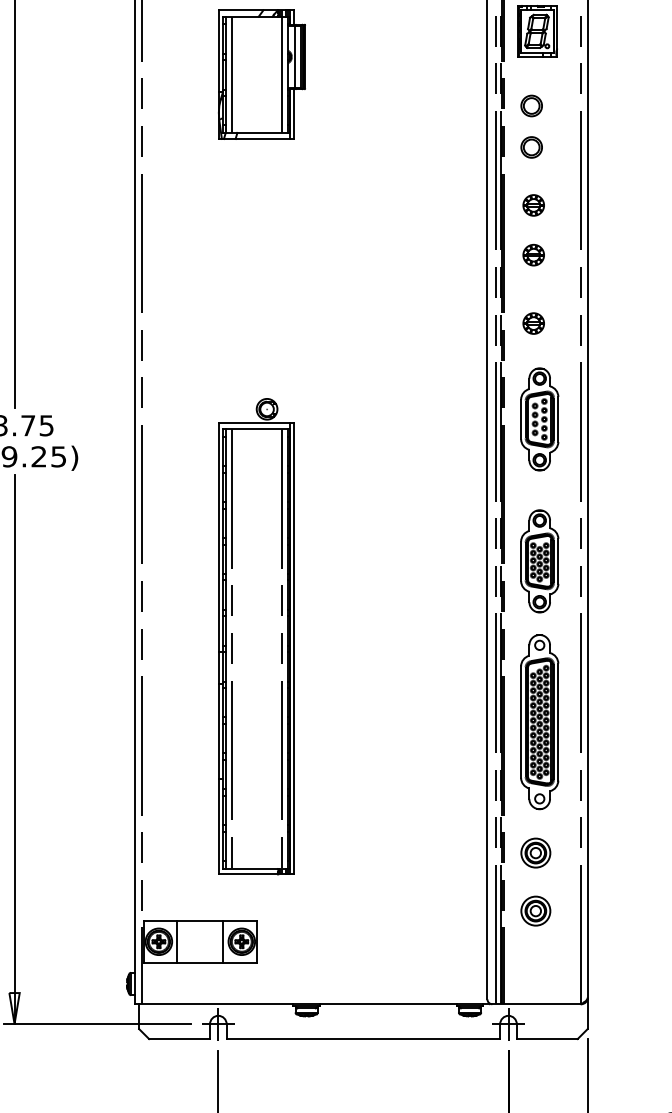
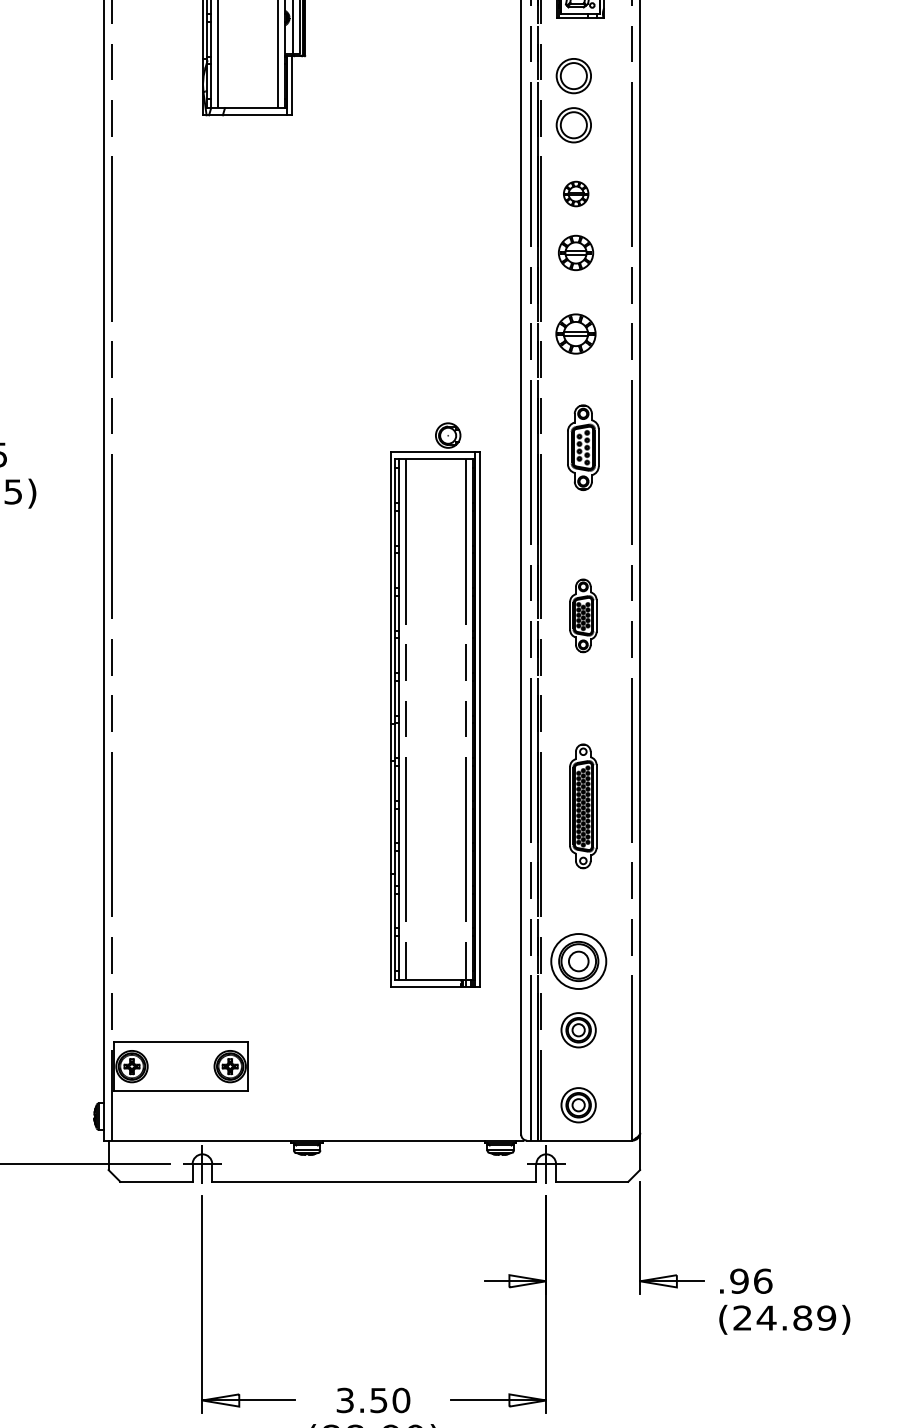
part: (531, 106) -> (573, 76), size x1.4
part: (531, 147) -> (573, 125), size x1.4
part: (534, 254) -> (576, 252), size x1.4
part: (534, 323) -> (576, 333), size x1.6
part: (539, 419) -> (583, 447), size x0.7
part: (539, 561) -> (583, 615), size x0.6
part: (256, 636) -> (435, 704), moved
part: (539, 722) -> (583, 806), size x0.6
part: (535, 853) -> (578, 961), size x1.6
line: (177, 941) -> (153, 1066), removed
line: (223, 941) -> (208, 1066), removed
part: (535, 974) -> (578, 1105), added

